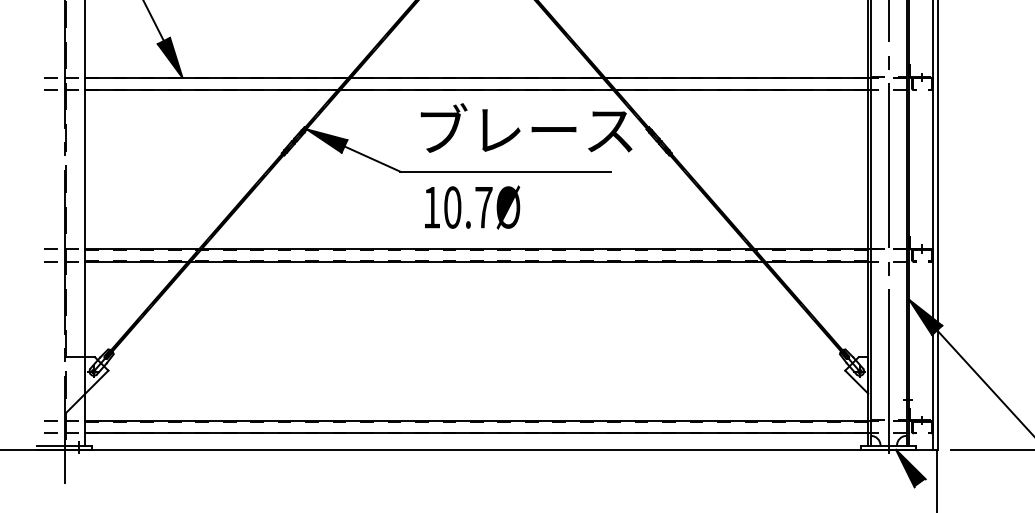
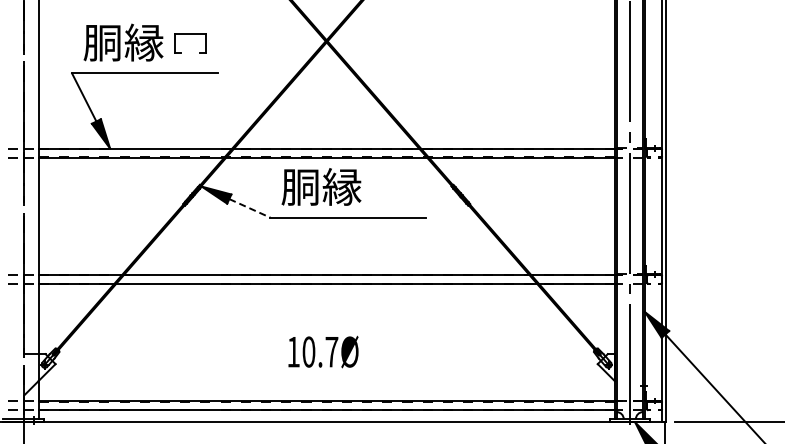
text: (524, 129) -> (361, 186), ブレース -> 胴縁
line: (371, 159) -> (249, 208), solid -> dashed
text: (472, 206) -> (323, 351), moved

